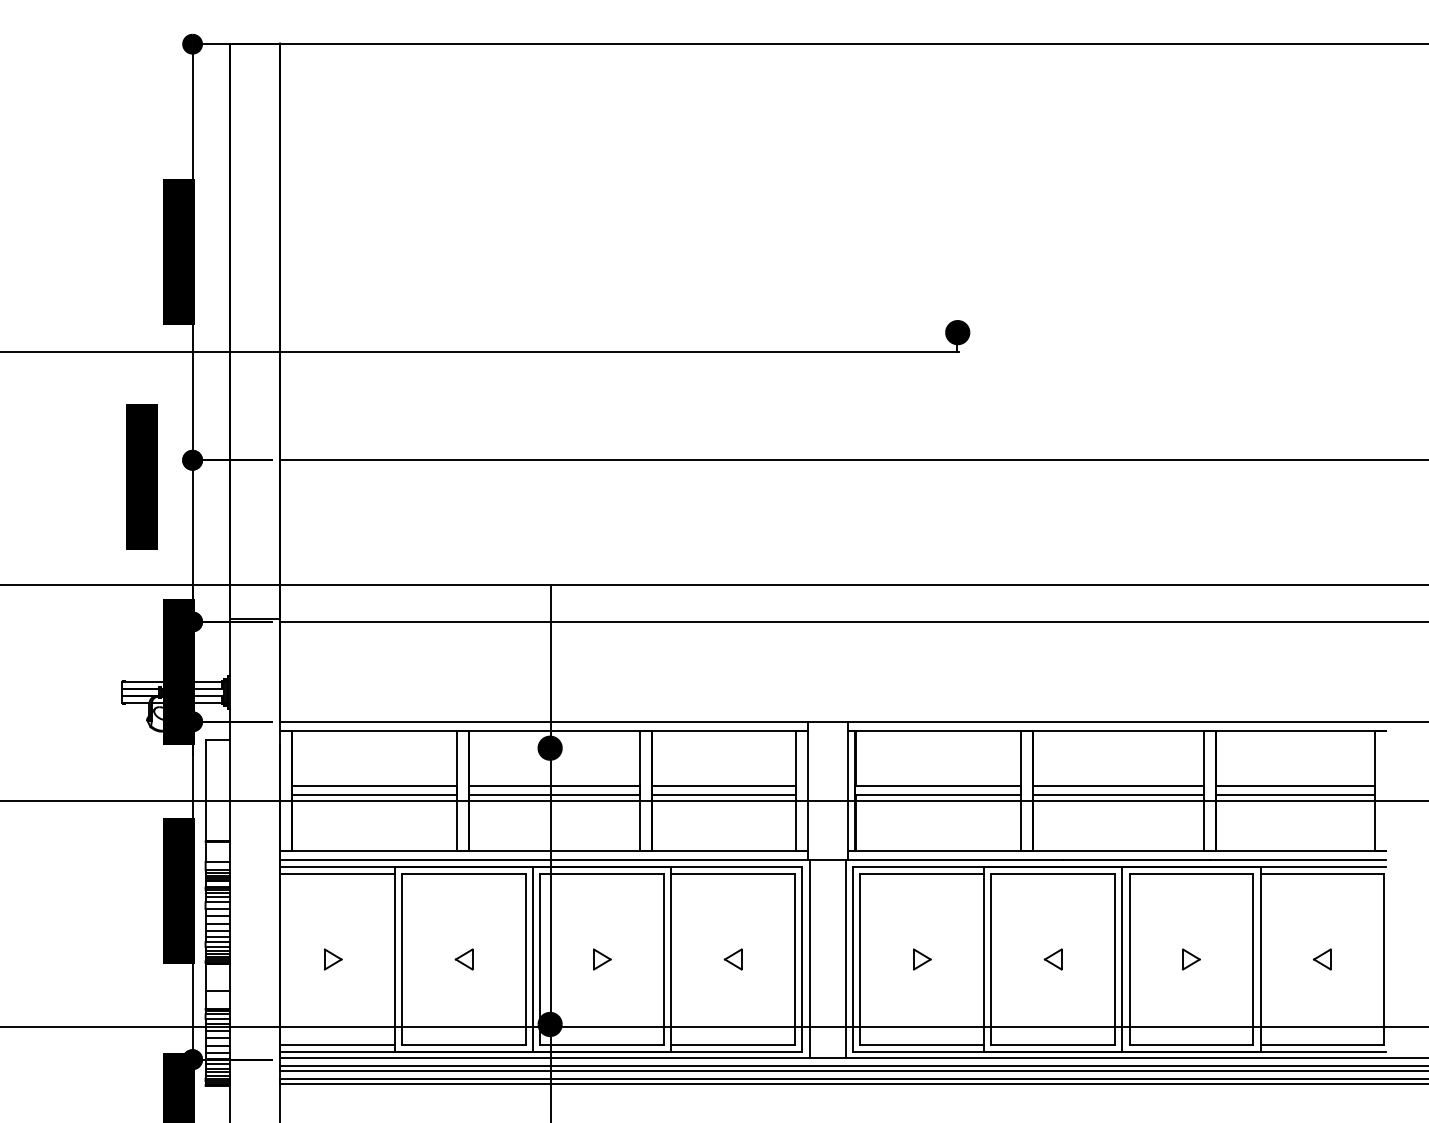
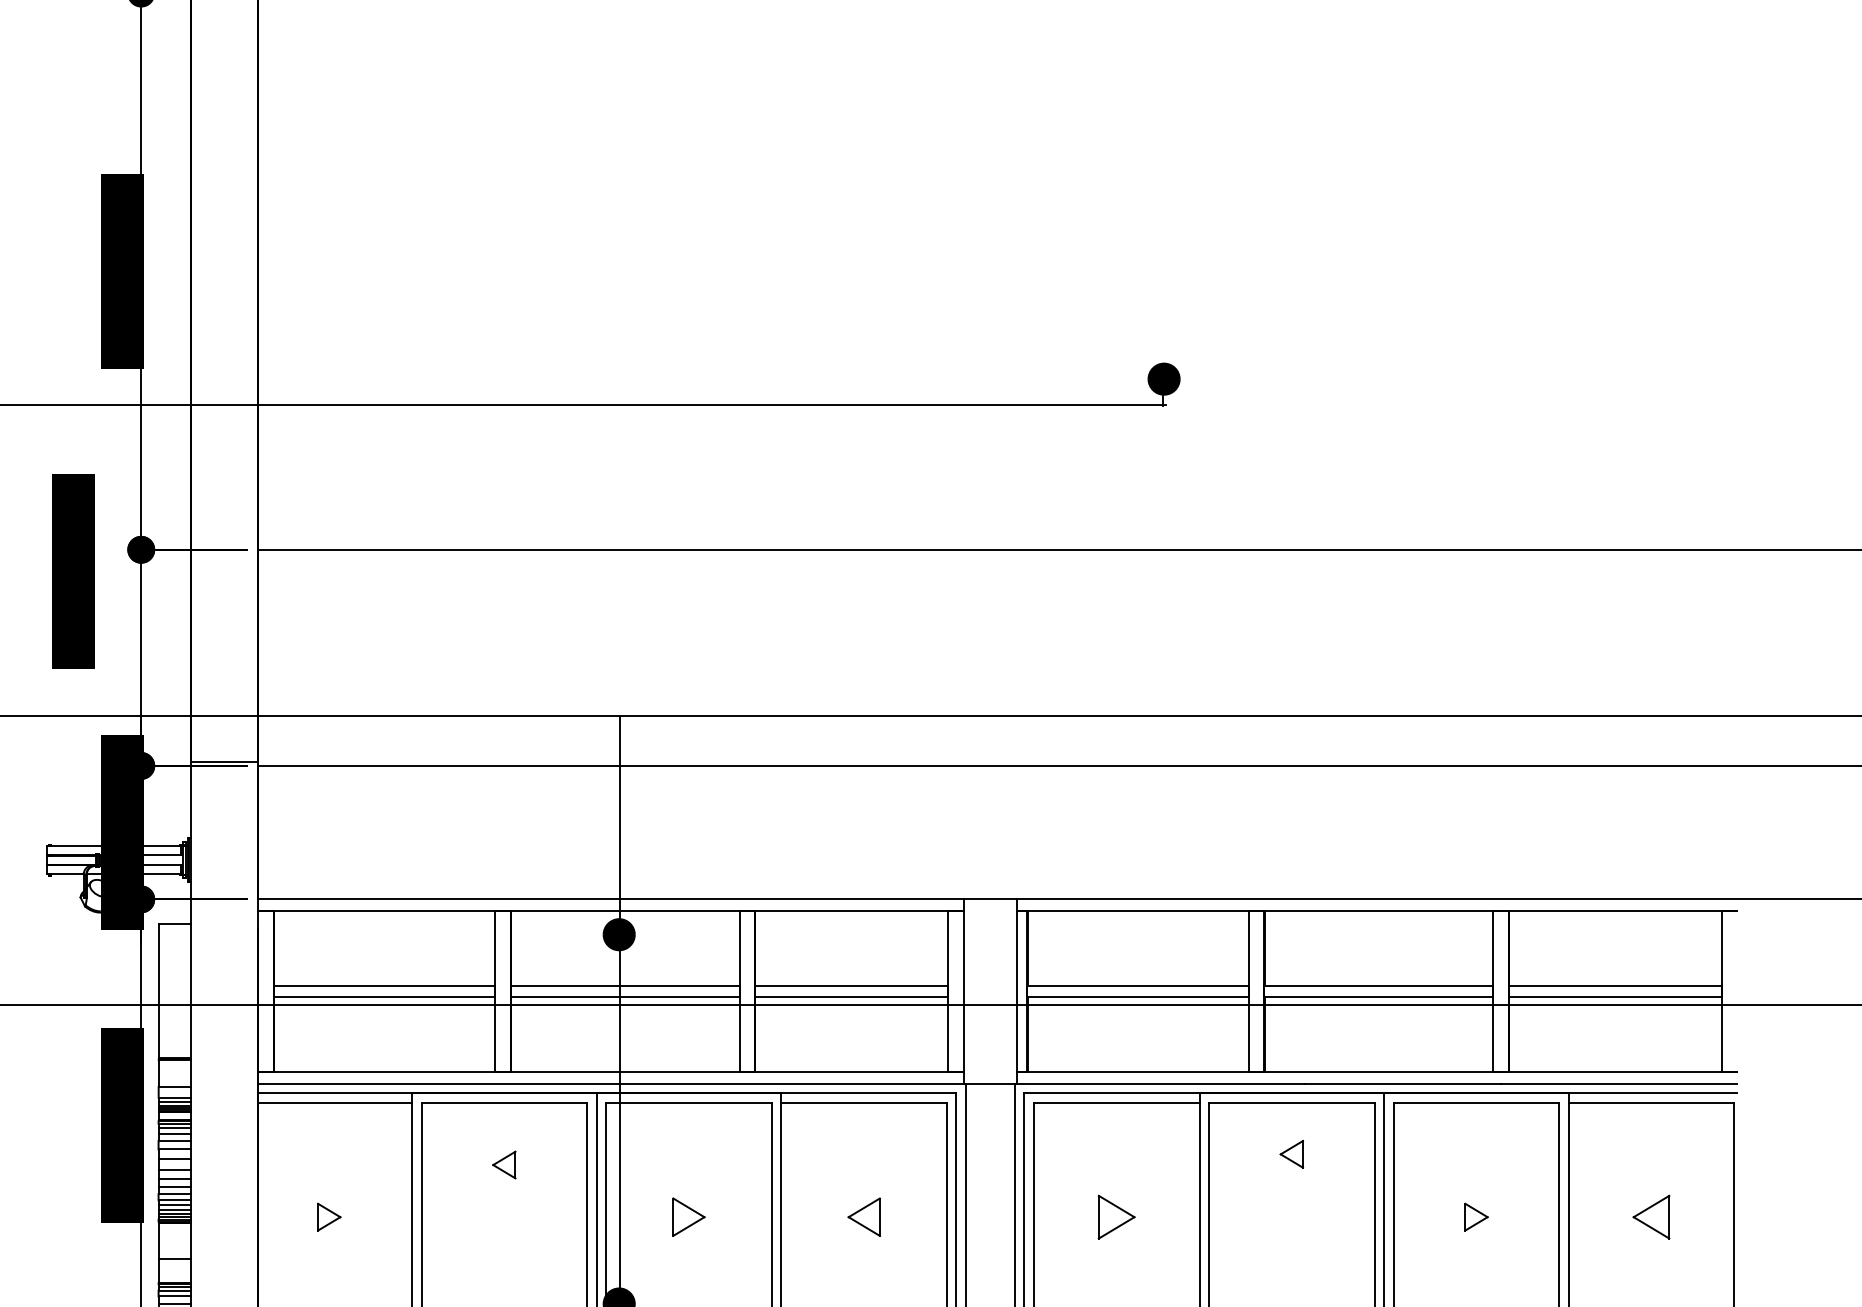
part: (463, 959) -> (503, 1165), moved
part: (602, 959) -> (689, 1217), size x1.4
part: (732, 959) -> (862, 1217), size x1.4
part: (922, 959) -> (1116, 1217), size x1.6
part: (1052, 959) -> (1290, 1154), moved
part: (1322, 959) -> (1651, 1217), size x1.6

